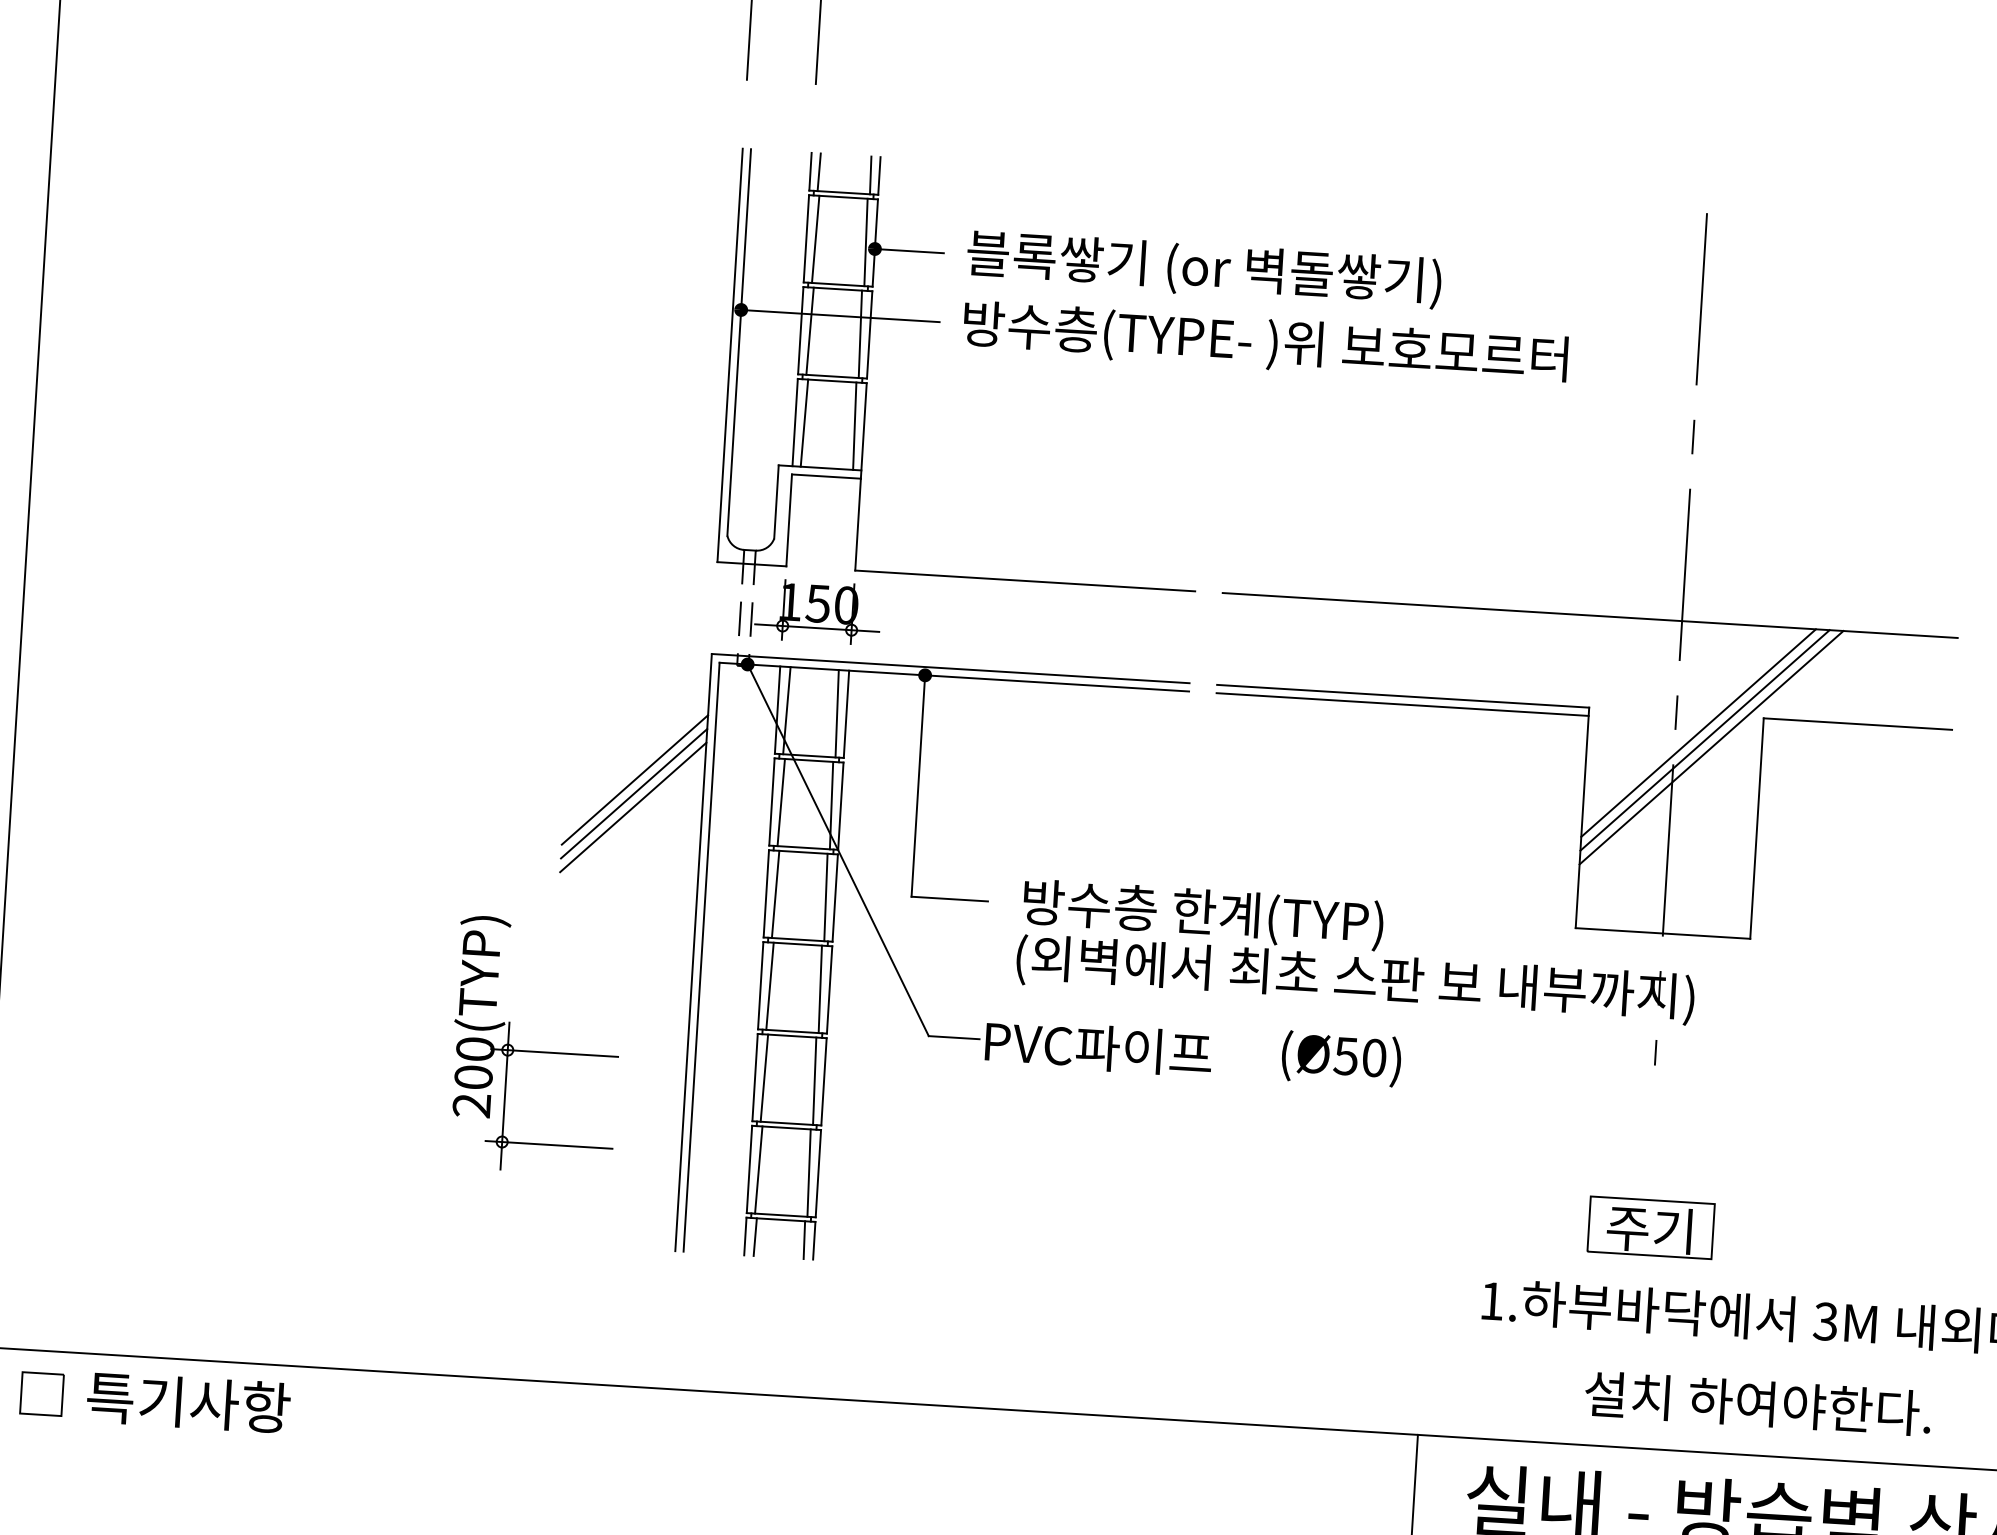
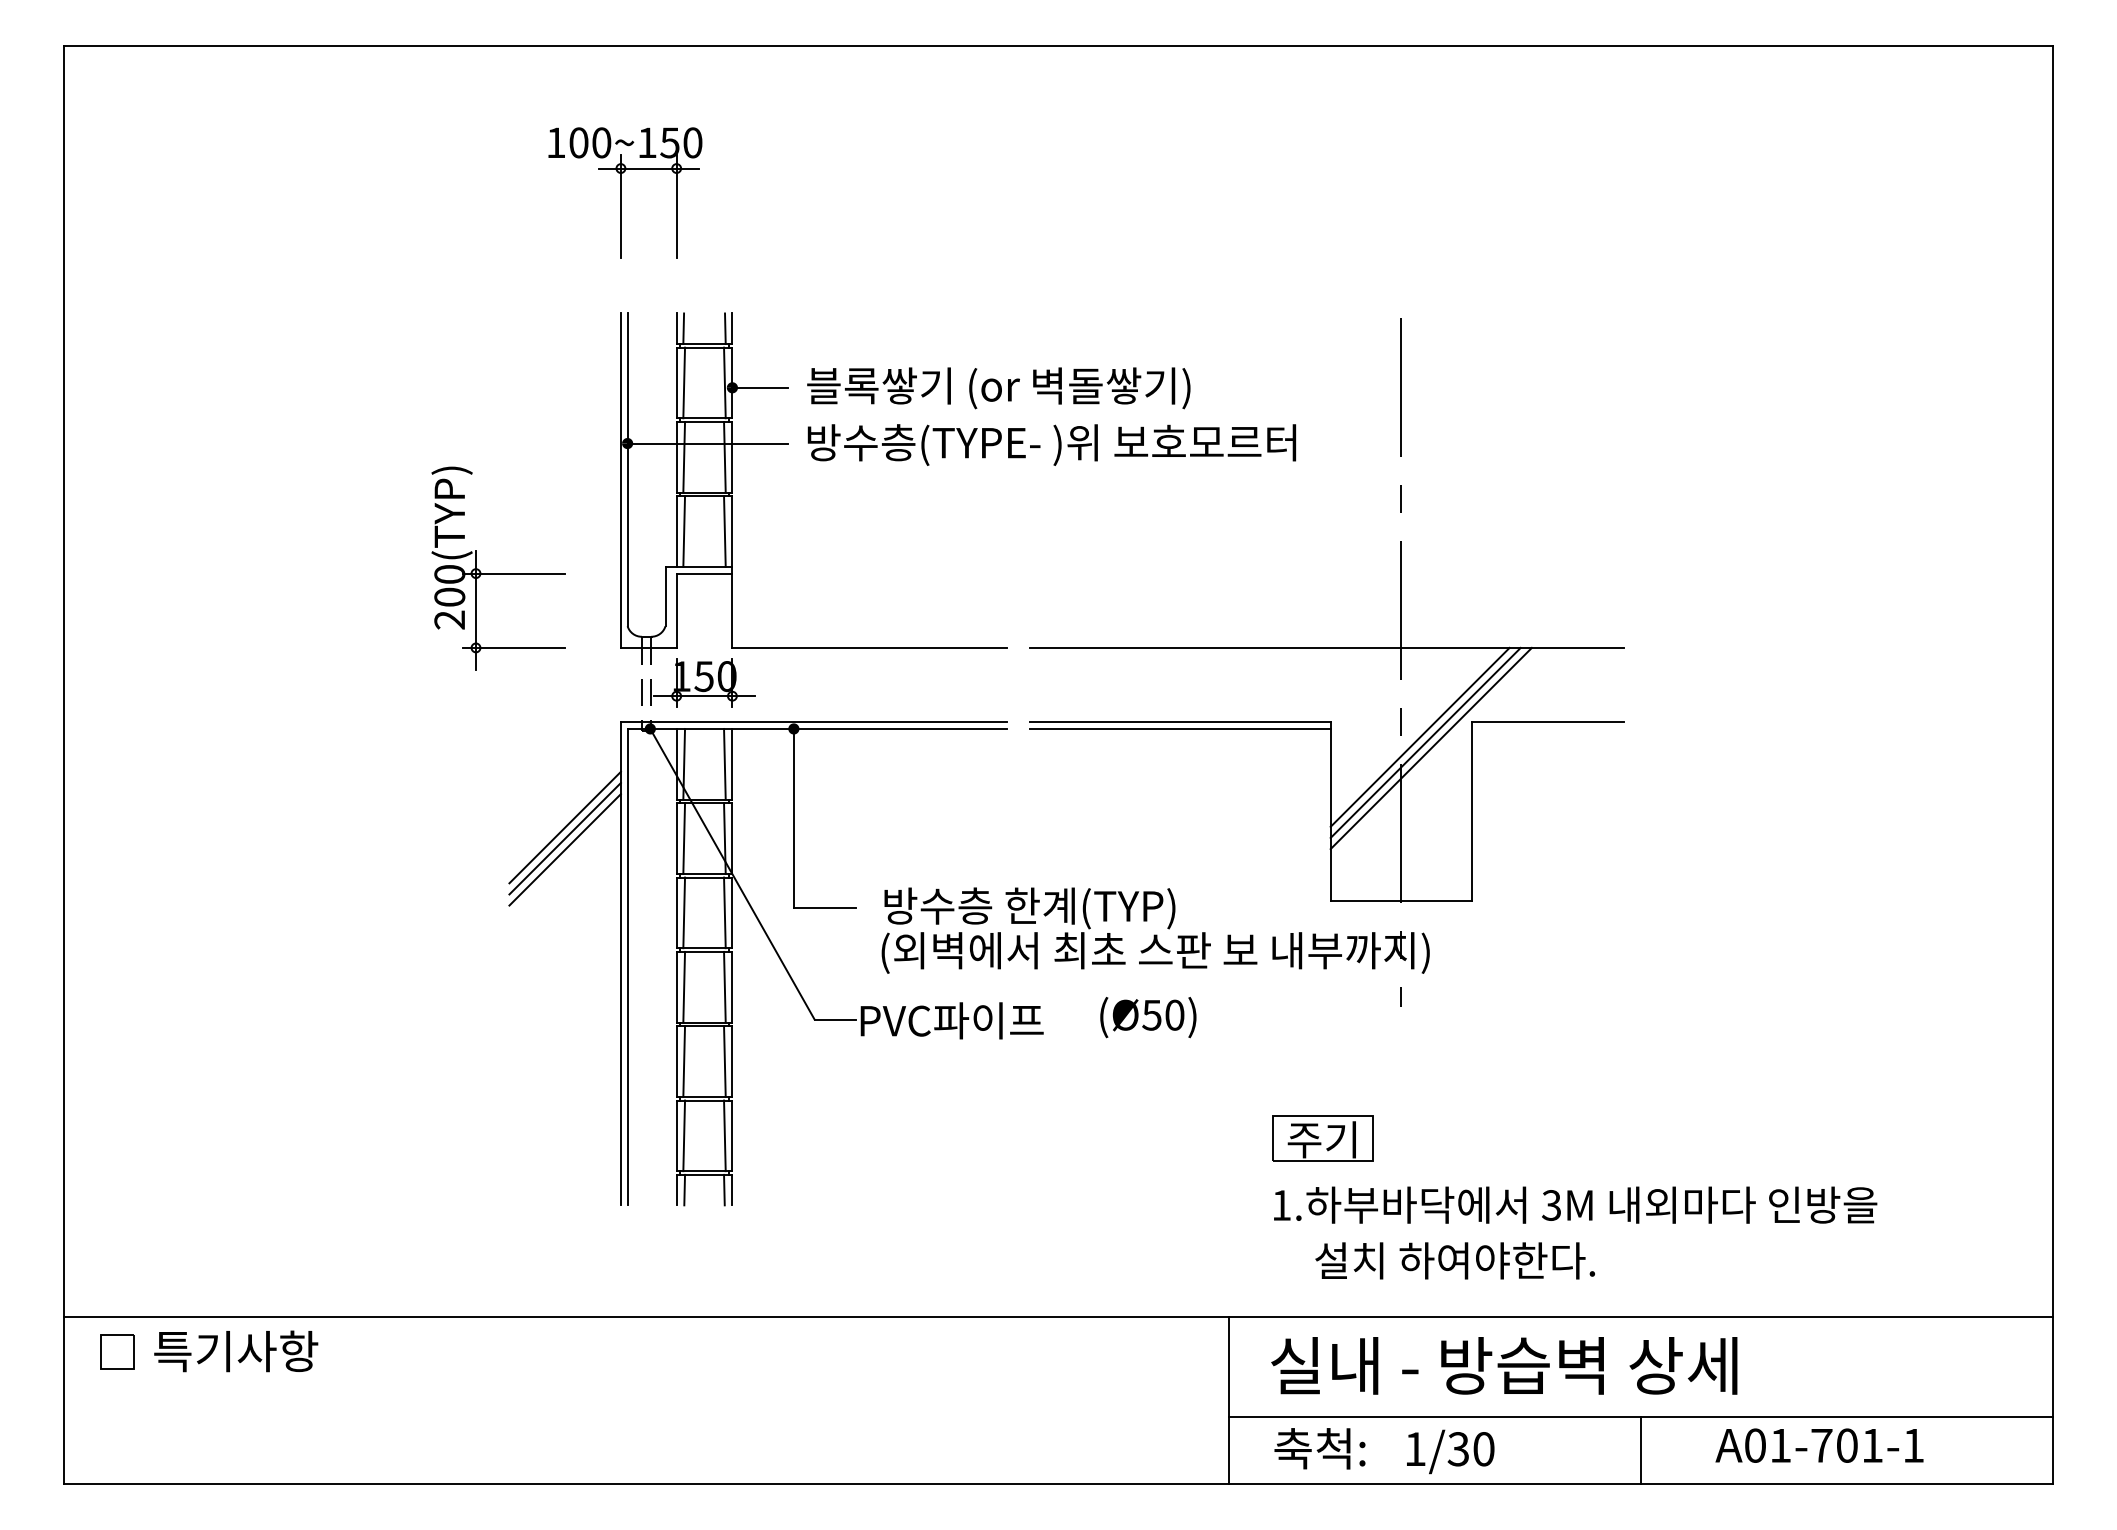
part: (536, 1045) -> (498, 568), moved
part: (1650, 1227) -> (1322, 1138), moved
text: (1757, 1403) -> (1454, 1260), moved

